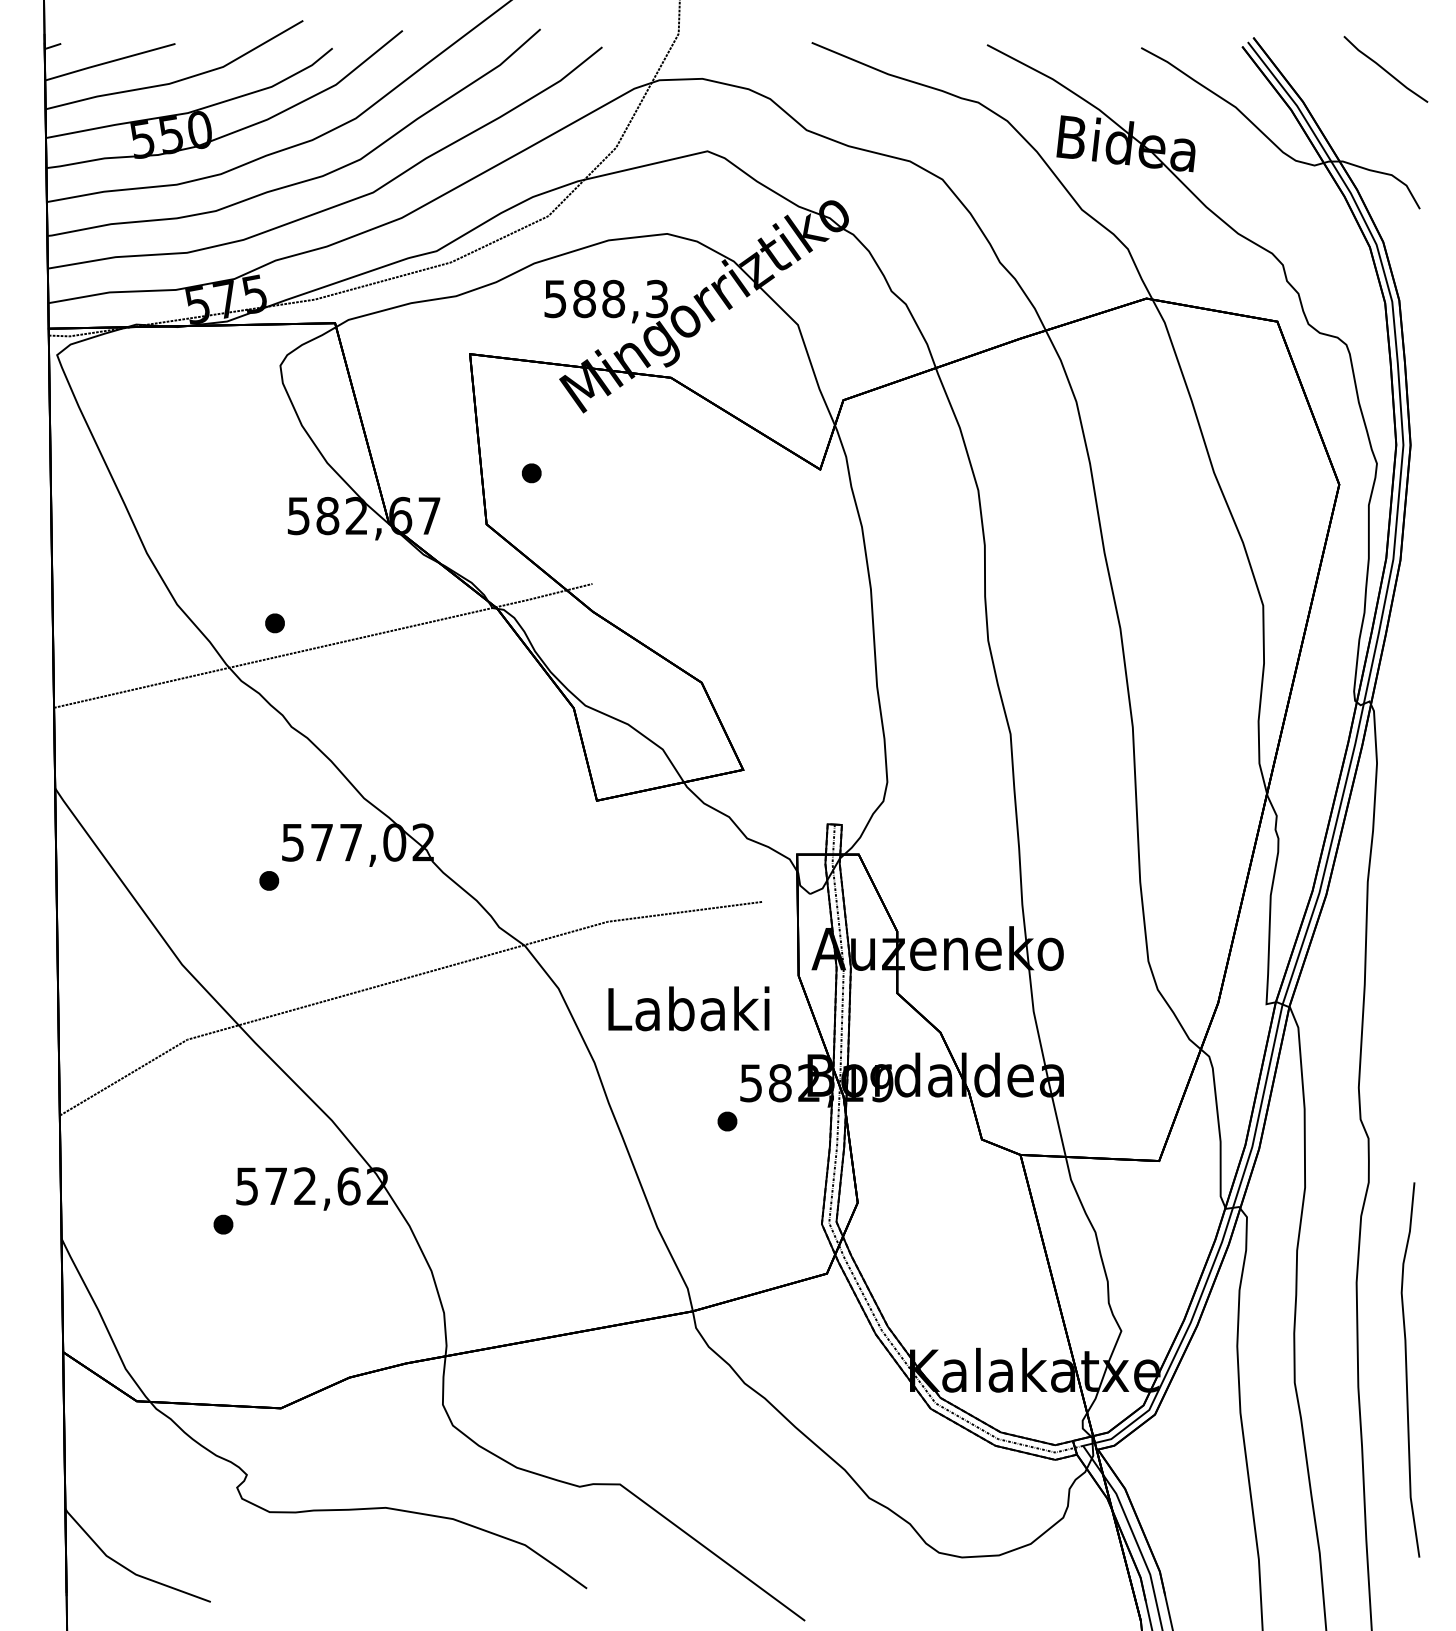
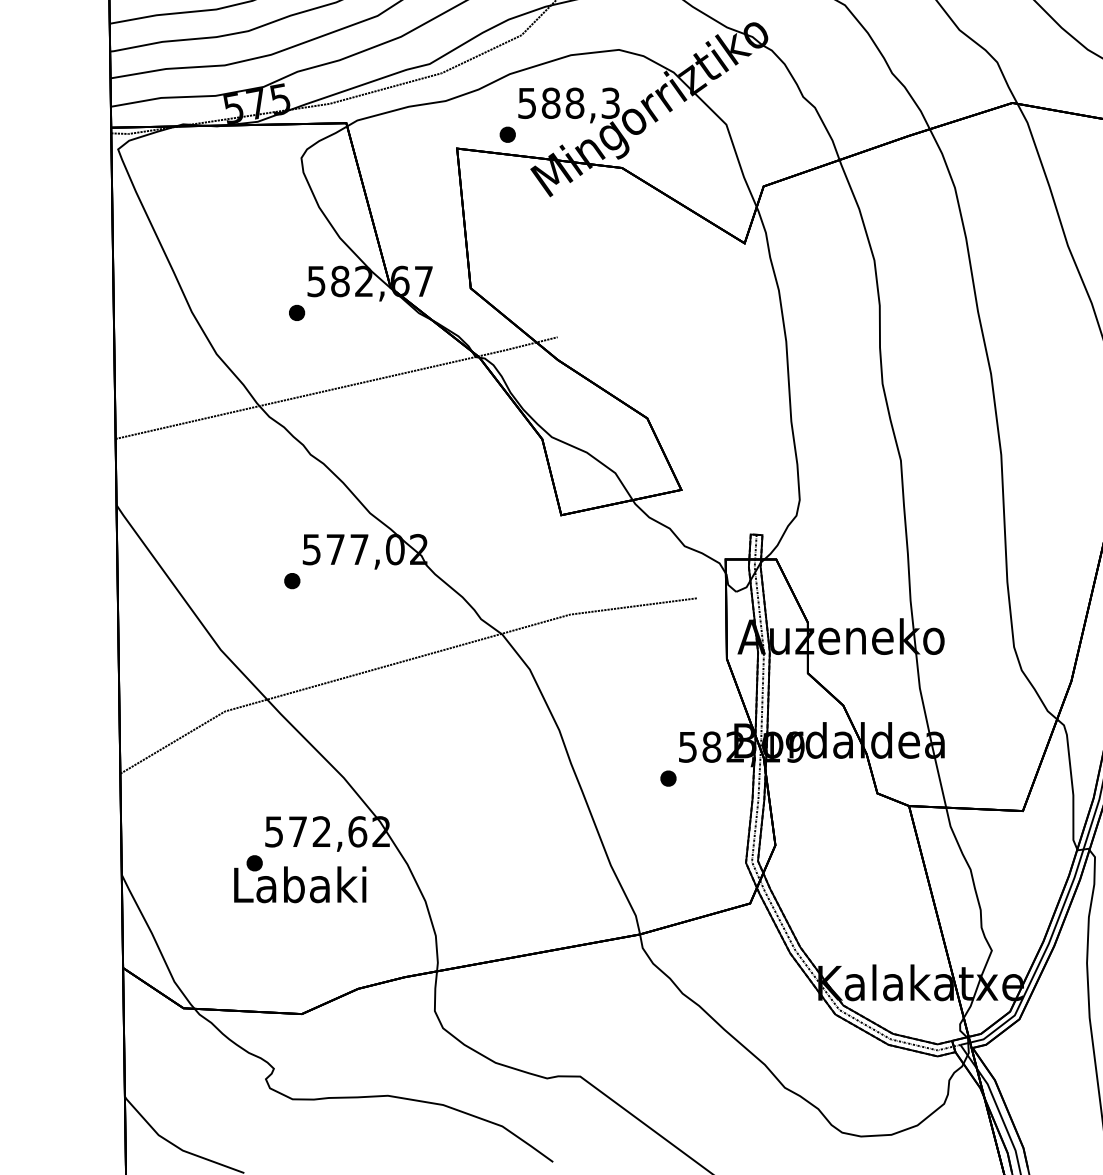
part: (531, 473) -> (507, 134), moved
part: (274, 623) -> (296, 313), moved
text: (688, 1008) -> (299, 884), moved

